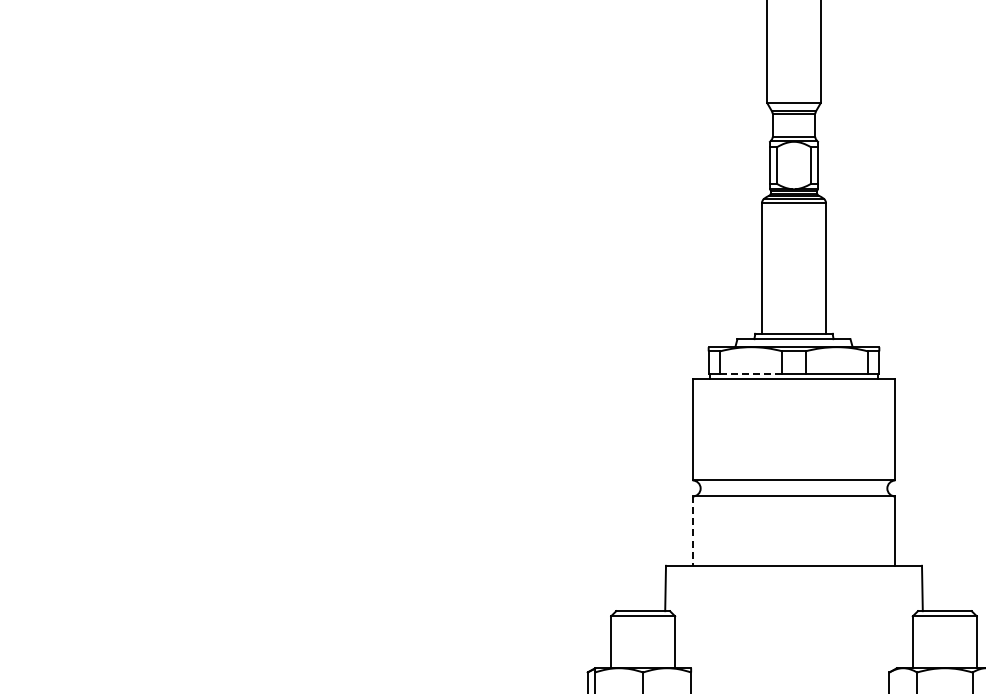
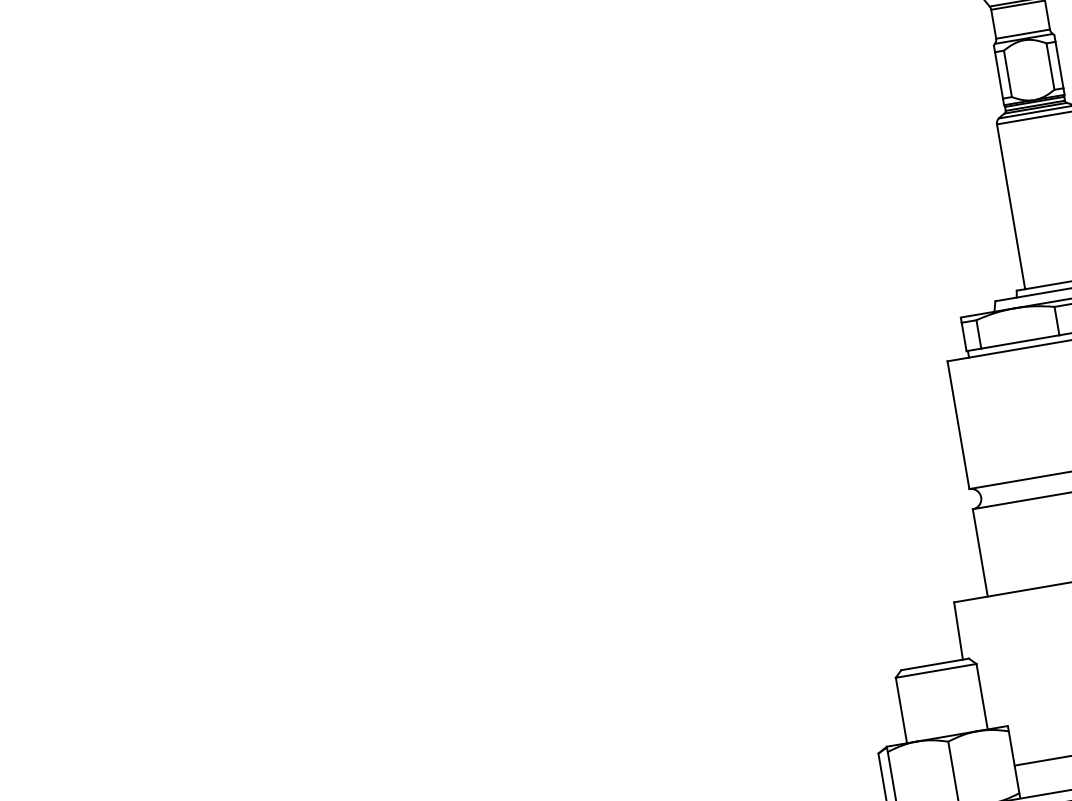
line: (751, 373) -> (1020, 341), dashed -> solid
line: (692, 531) -> (980, 553), dashed -> solid

